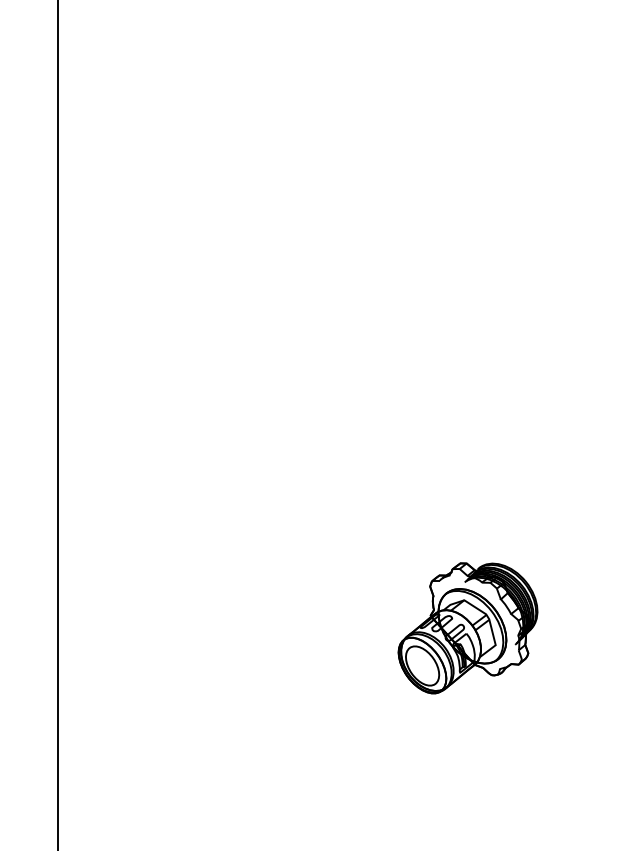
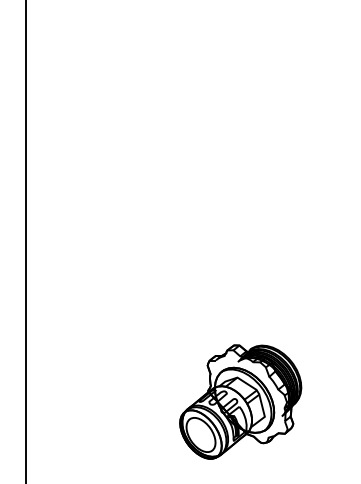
part: (467, 627) -> (240, 401), size x1.67

